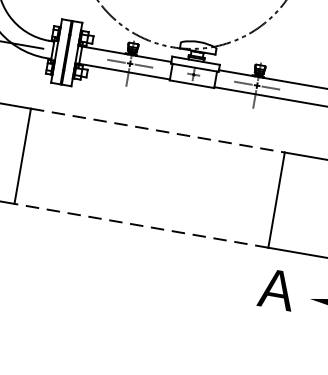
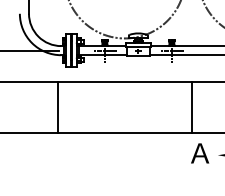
line: (157, 130) -> (124, 82), dashed -> solid
line: (140, 225) -> (124, 132), dashed -> solid

